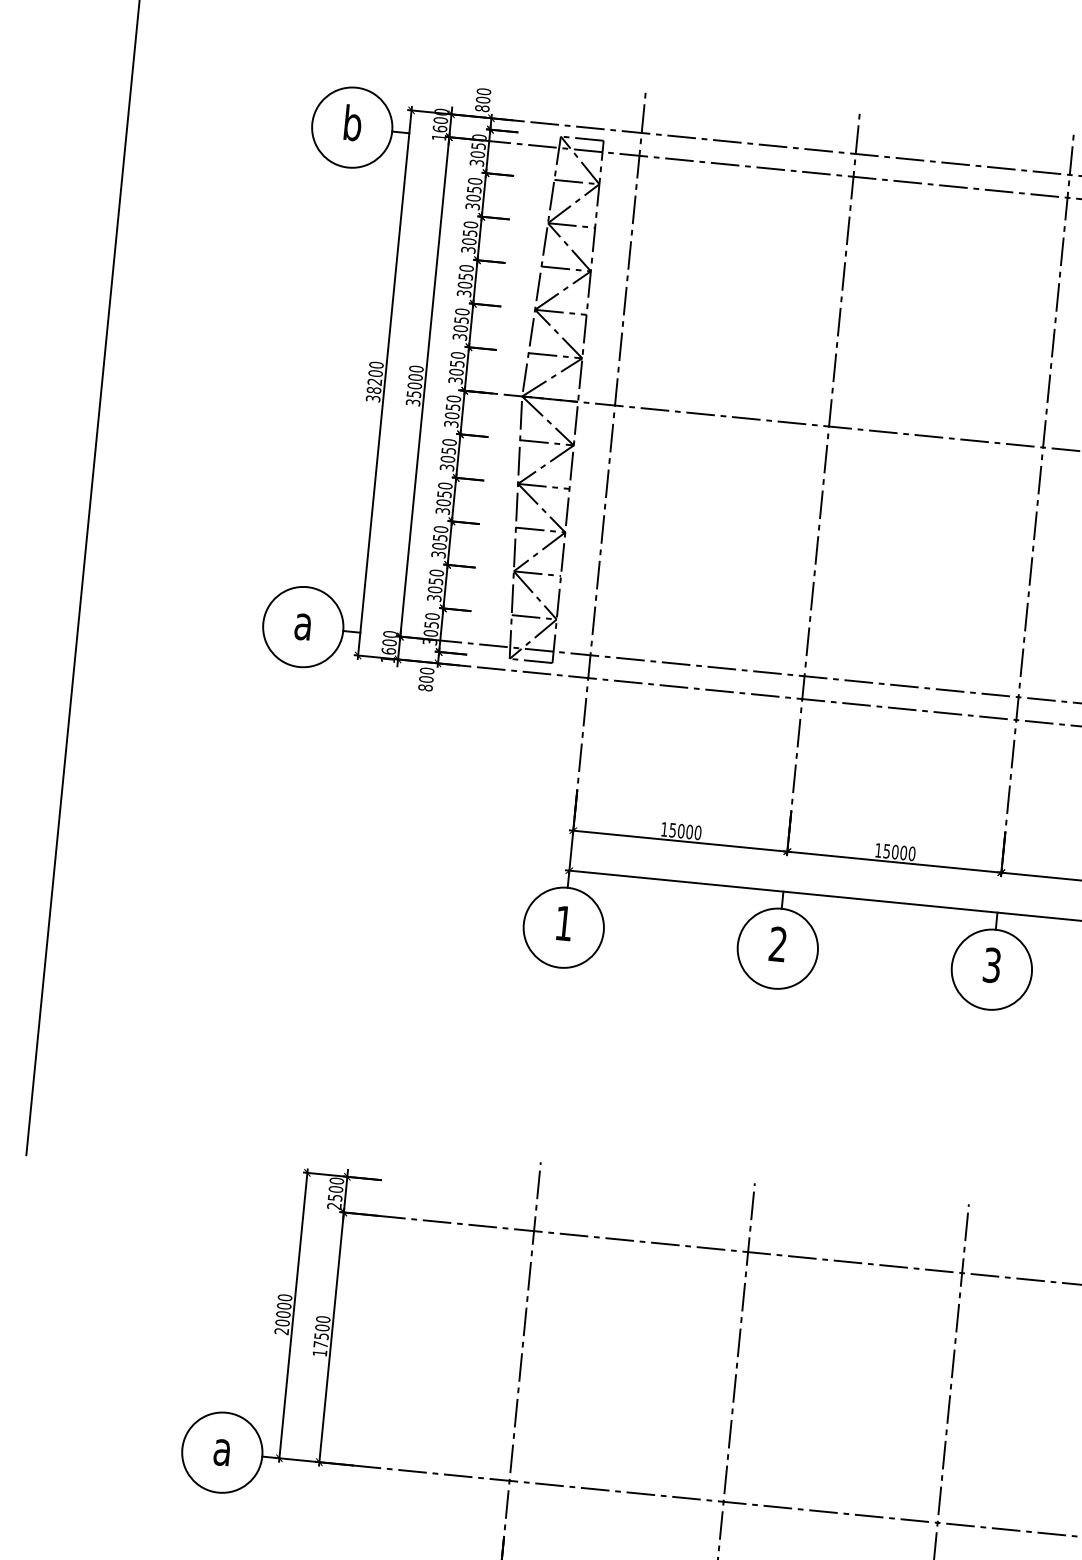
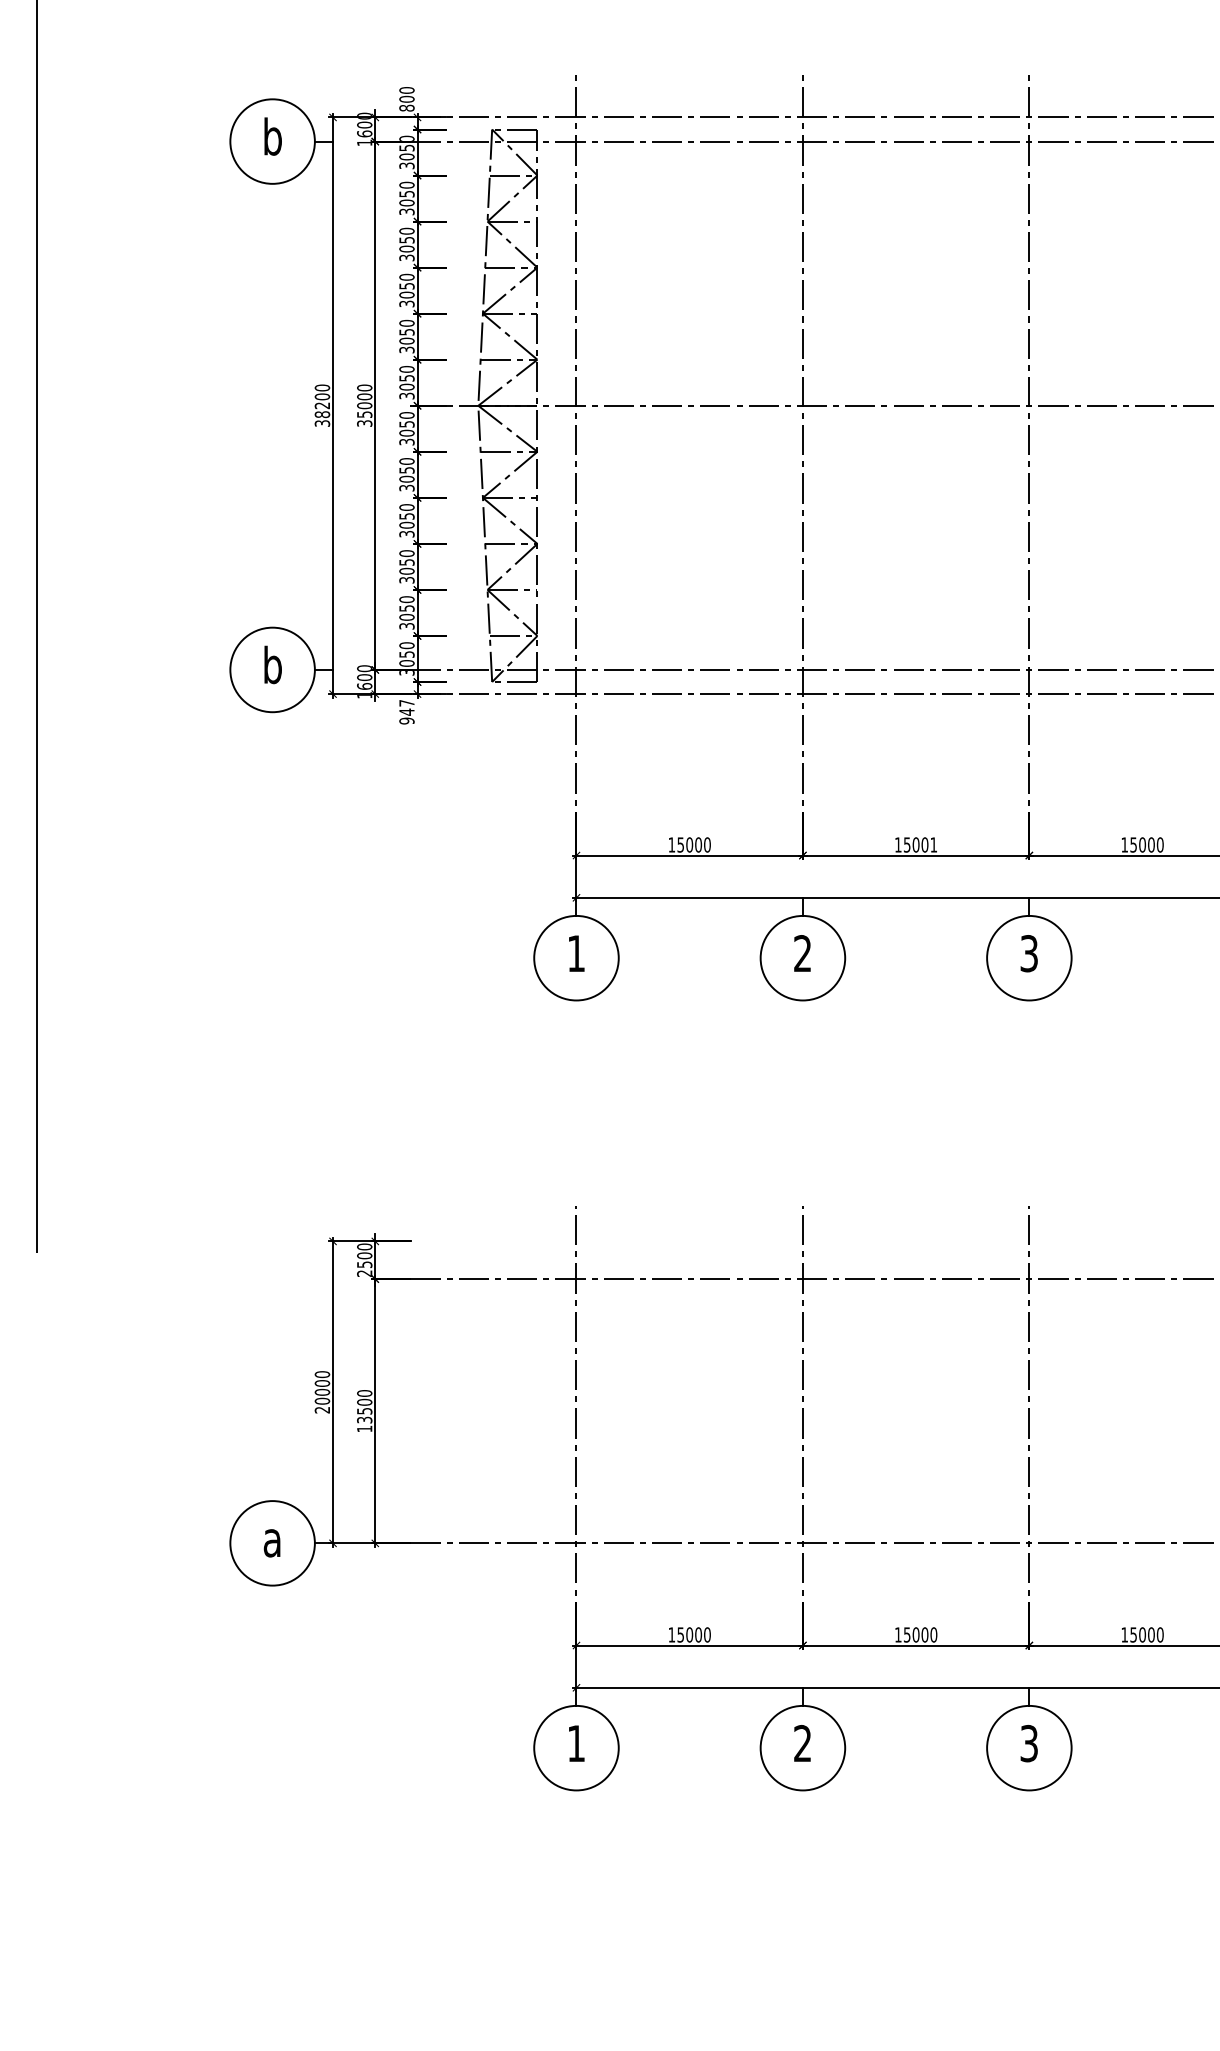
text: (303, 621) -> (272, 664), a -> b
text: (425, 678) -> (406, 711), 800 -> 947
text: (911, 853) -> (933, 844), 15000 -> 15001
text: (320, 1344) -> (364, 1419), 17500 -> 13500

